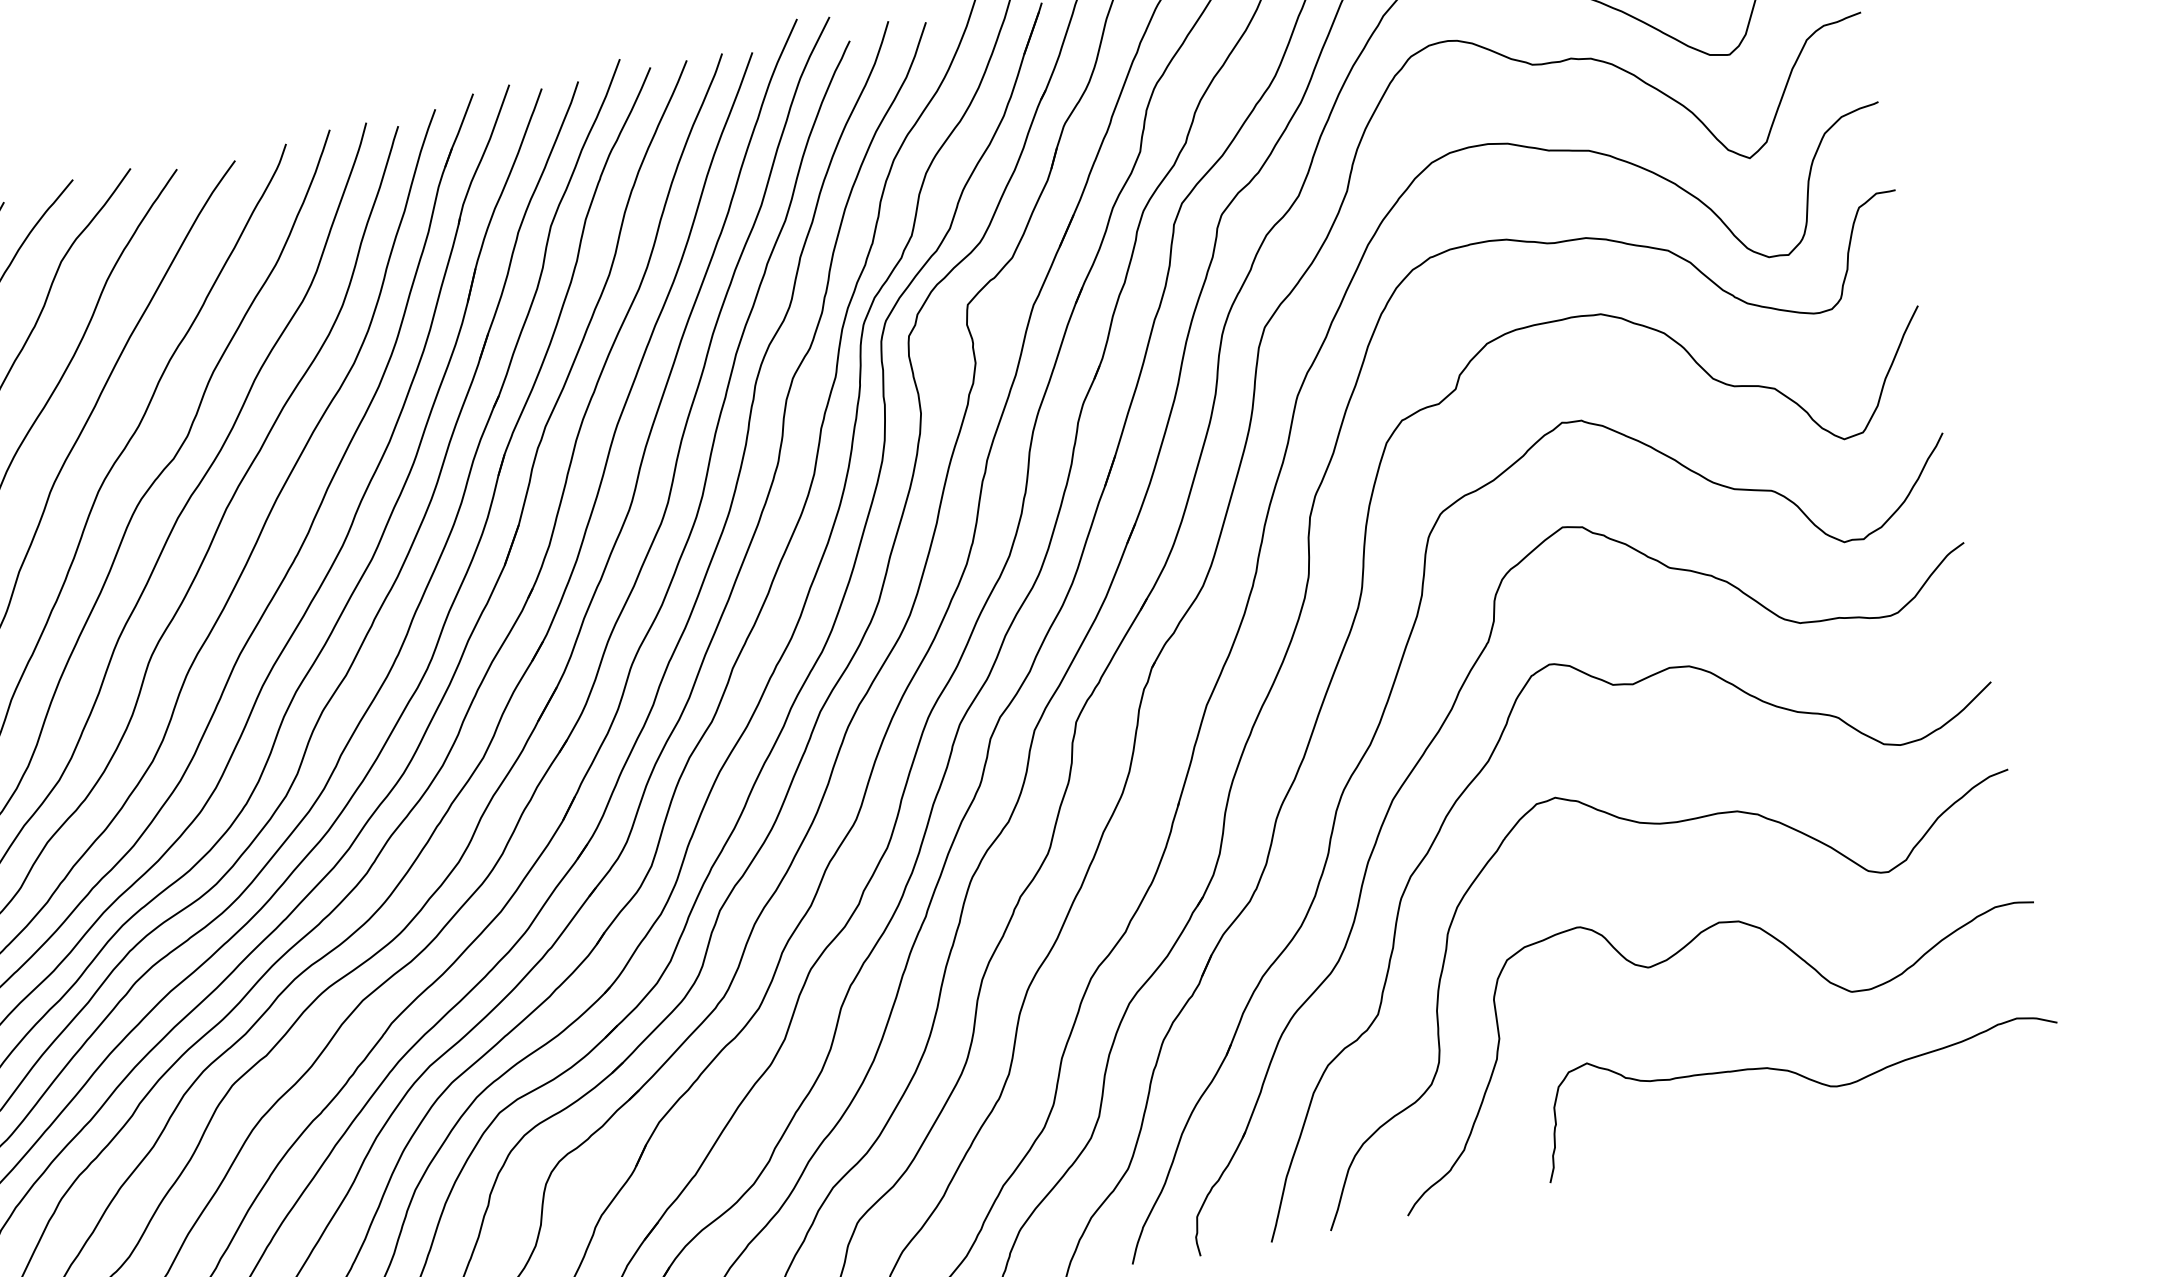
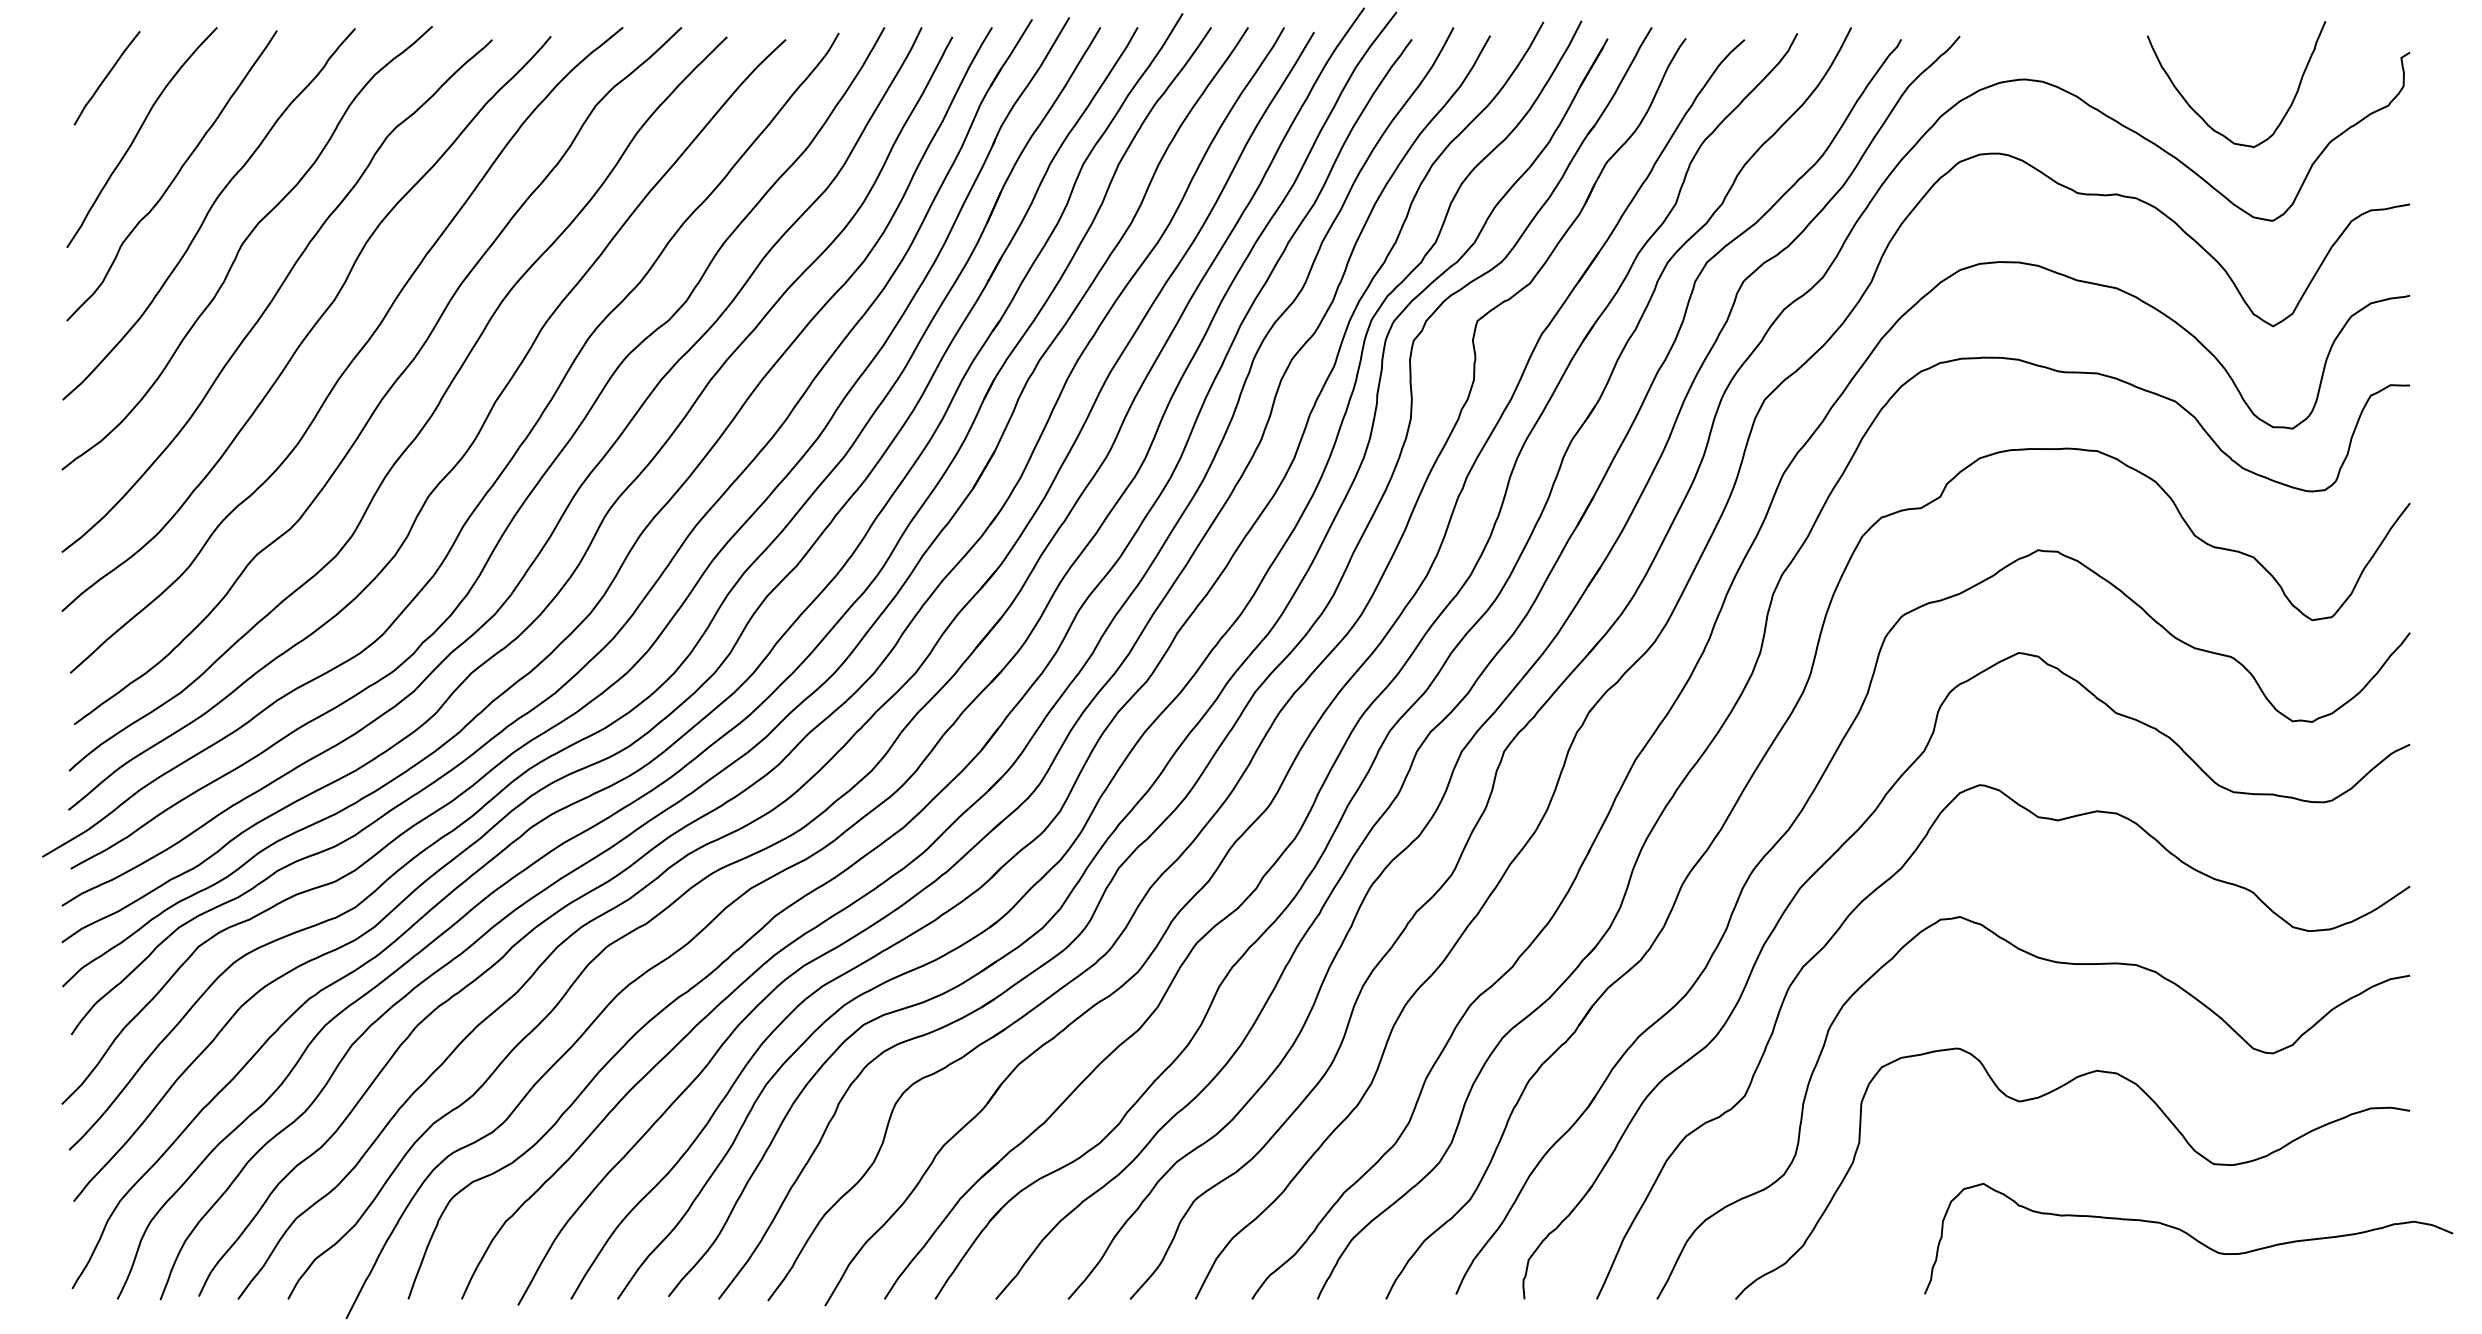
curve: (1799, 1075) -> (2189, 1236), moved

